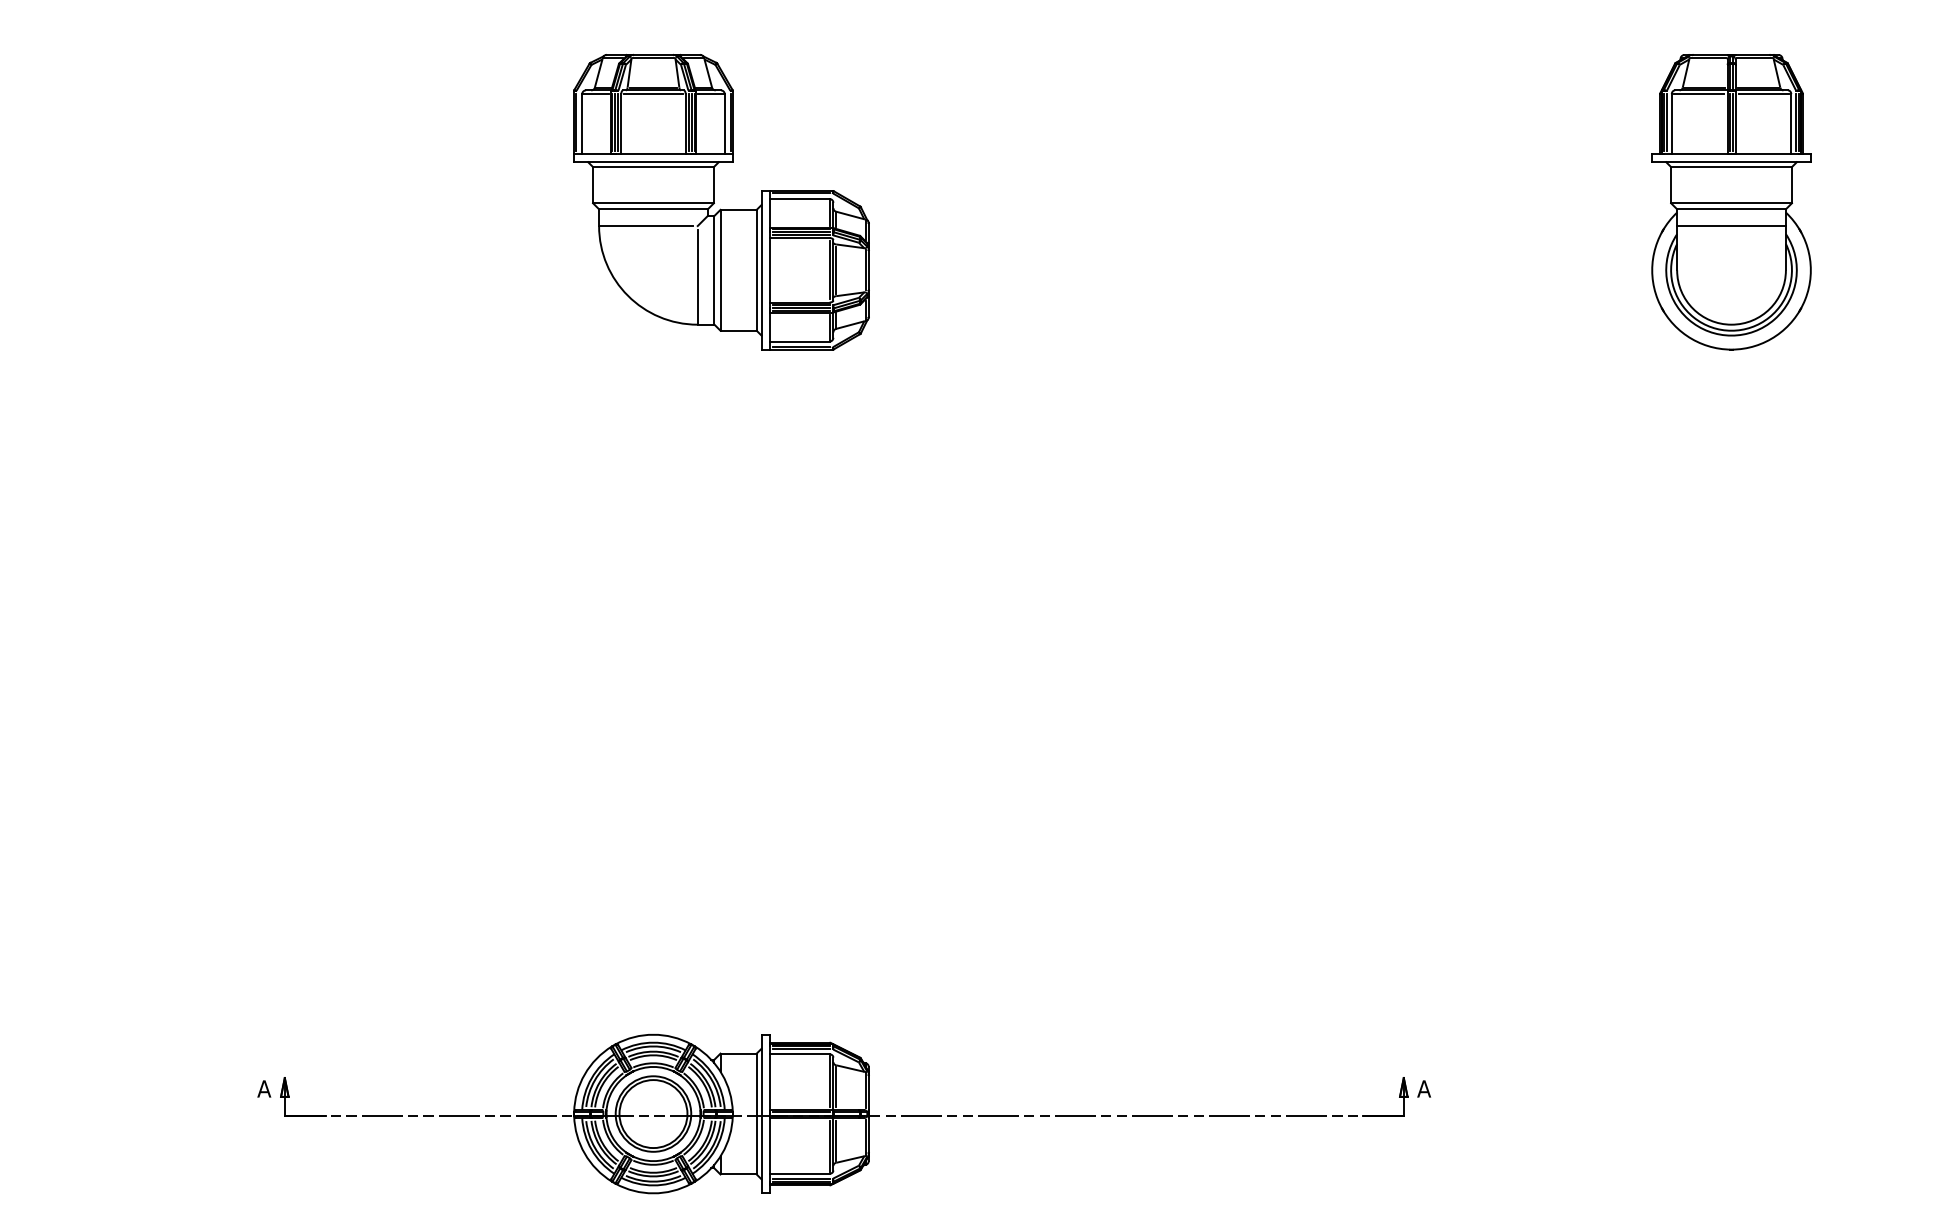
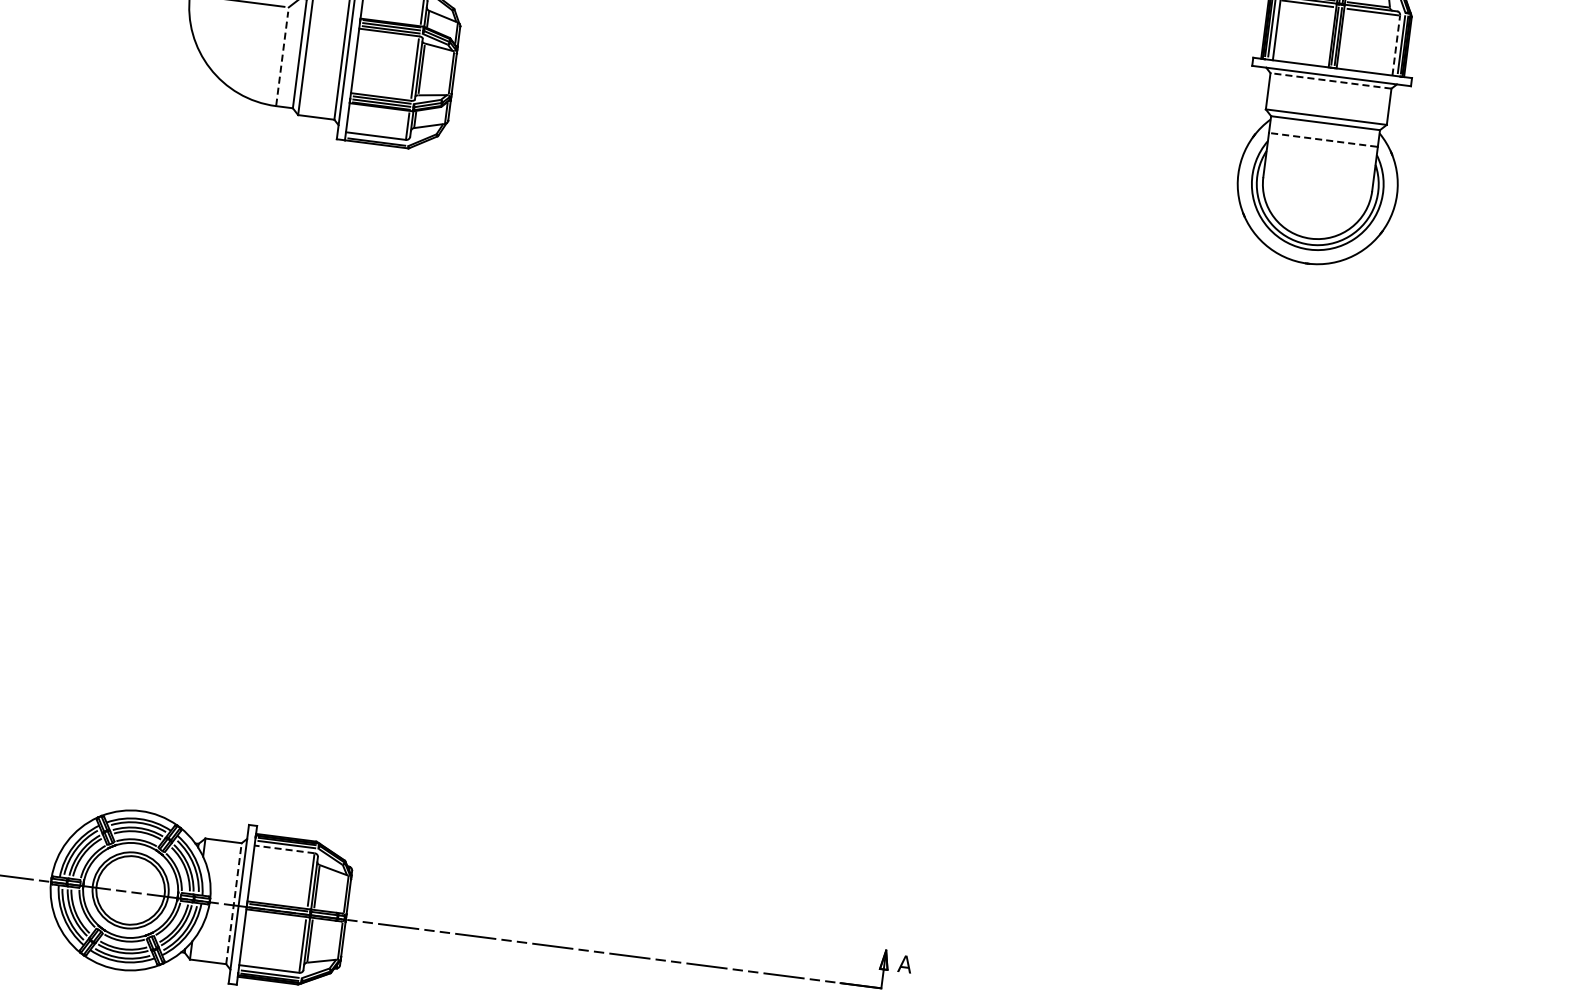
line: (1791, 124) -> (1396, 45), solid -> dashed
line: (1731, 167) -> (1330, 81), solid -> dashed
line: (1731, 226) -> (1323, 140), solid -> dashed
line: (697, 277) -> (281, 58), solid -> dashed
line: (799, 1054) -> (284, 849), solid -> dashed
line: (756, 1113) -> (233, 903), solid -> dashed

